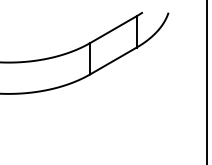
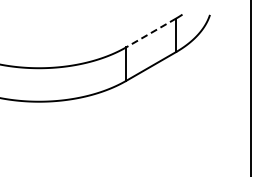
line: (113, 30) -> (151, 33), solid -> dashed

